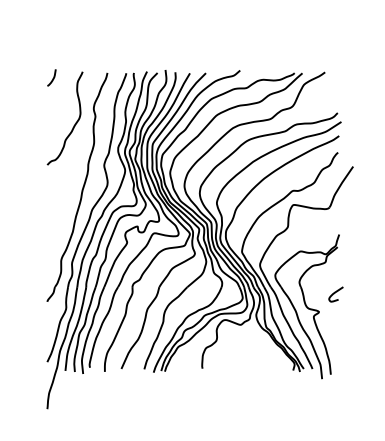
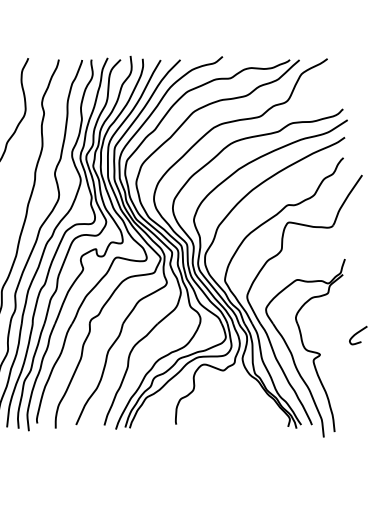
curve: (335, 293) -> (357, 334), moved

